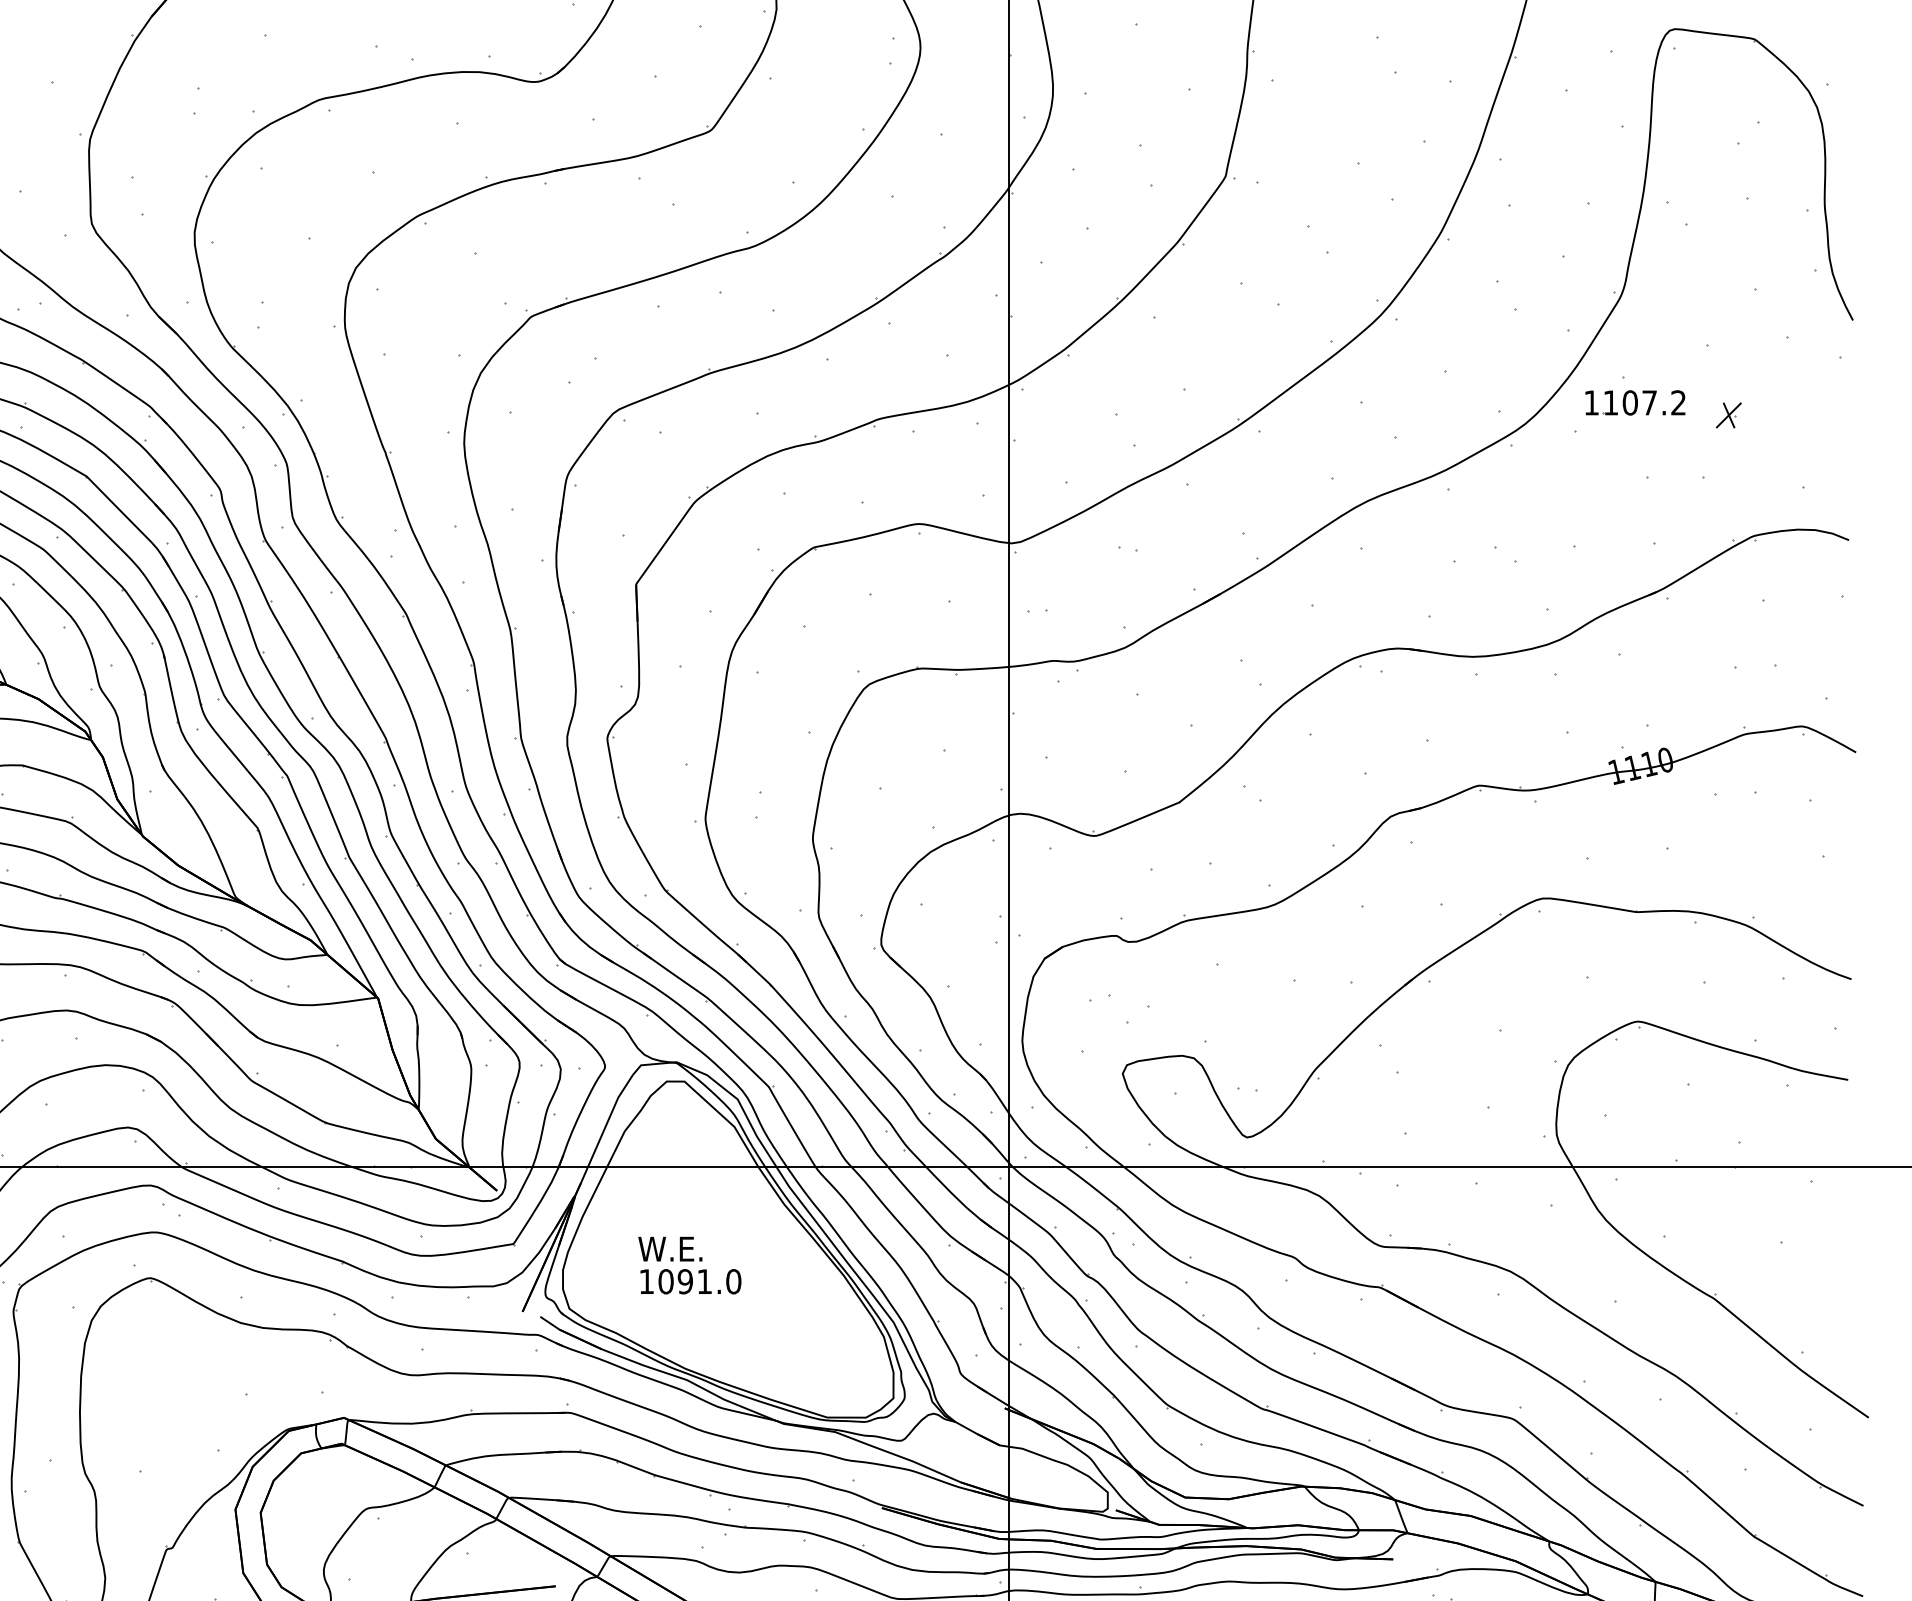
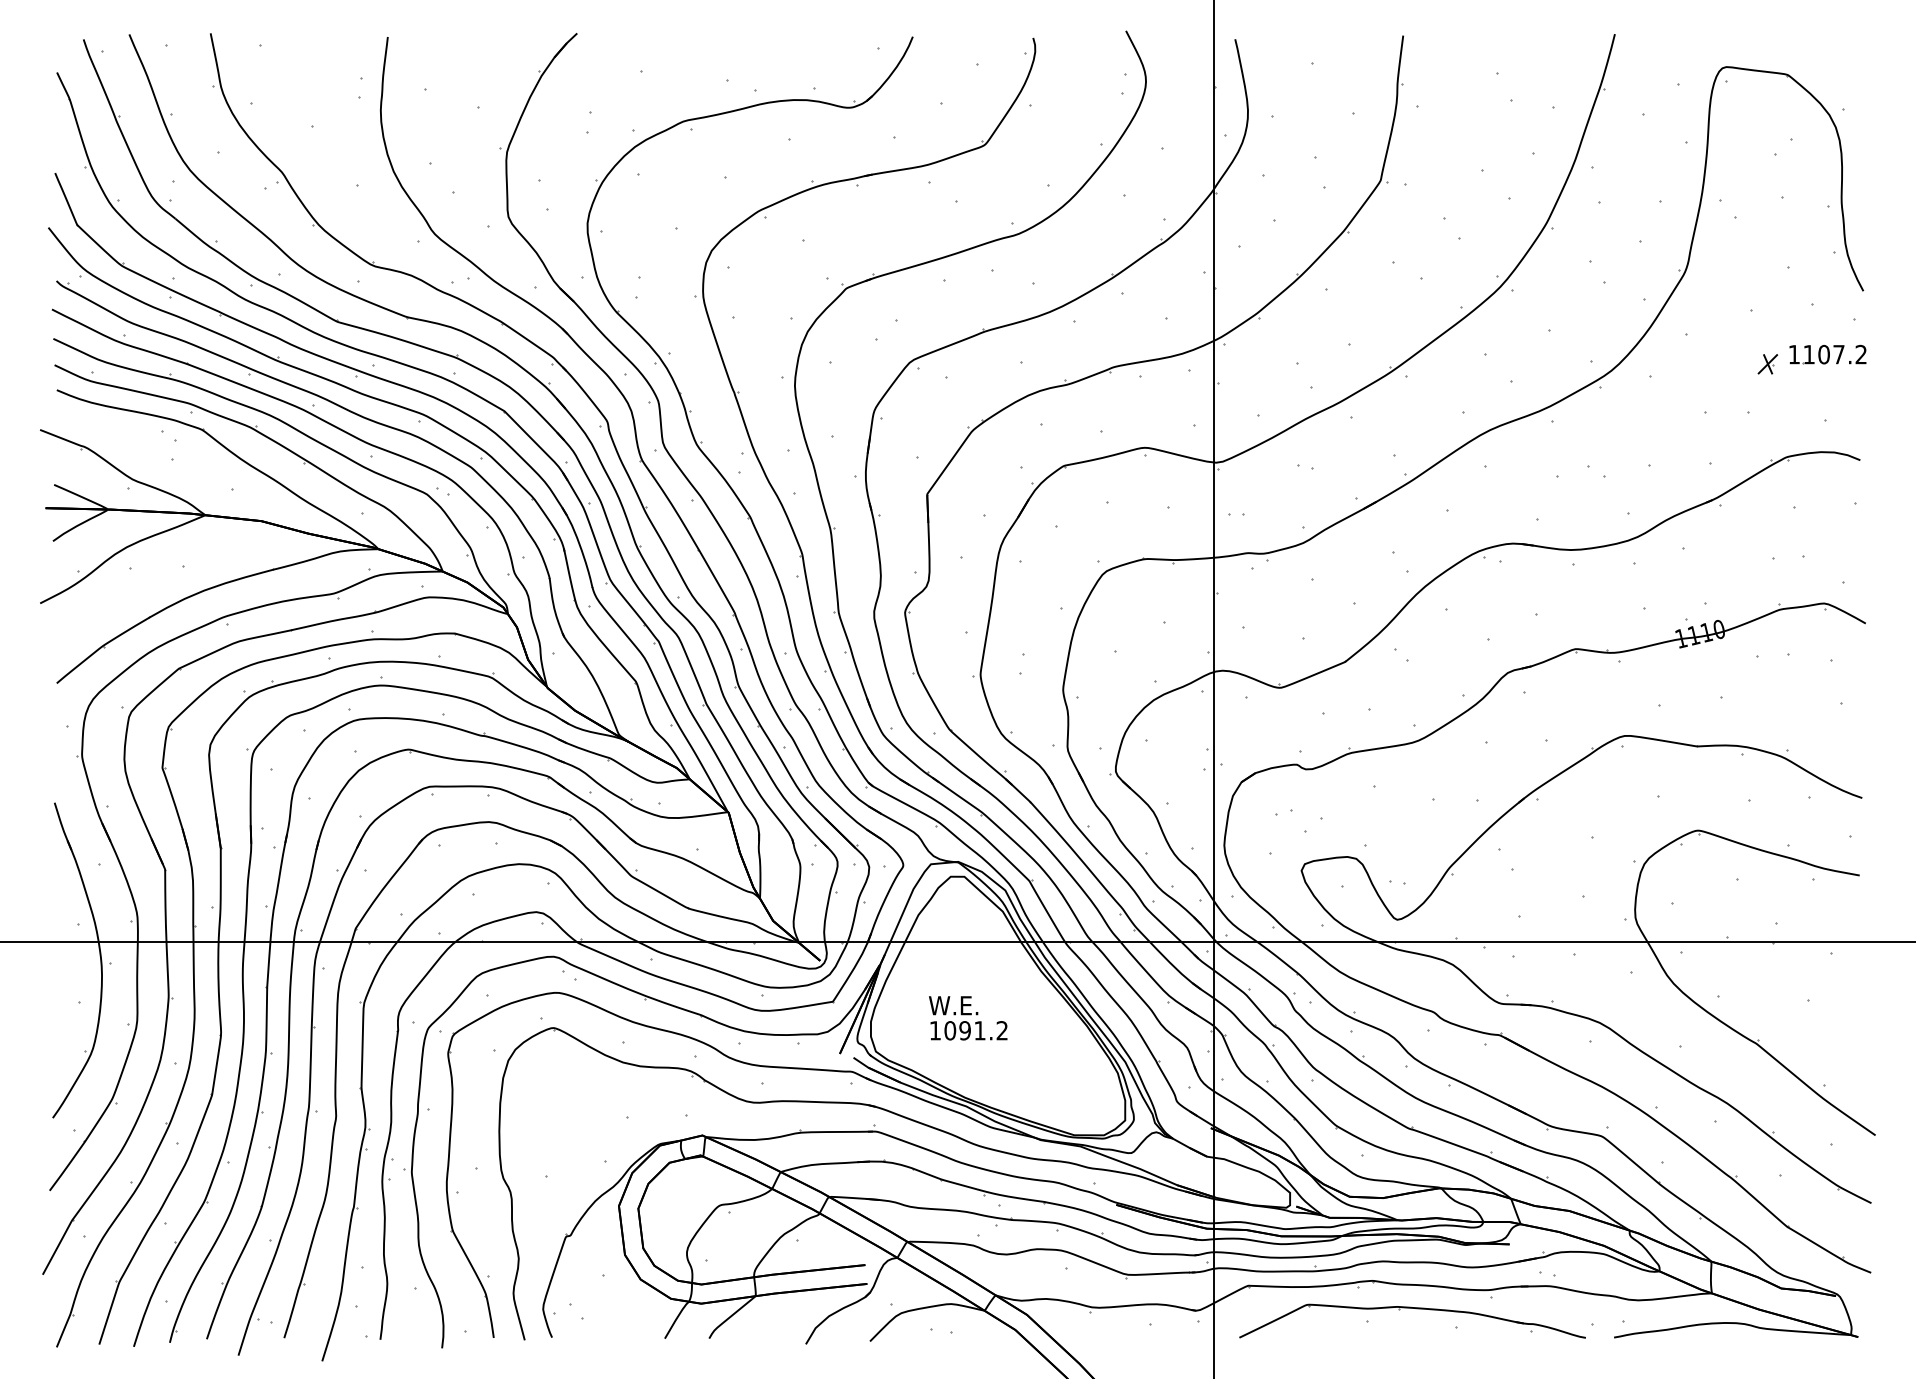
part: (1634, 402) -> (1827, 354), moved
text: (733, 1281) -> (1002, 1030), 1091.0 -> 1091.2

